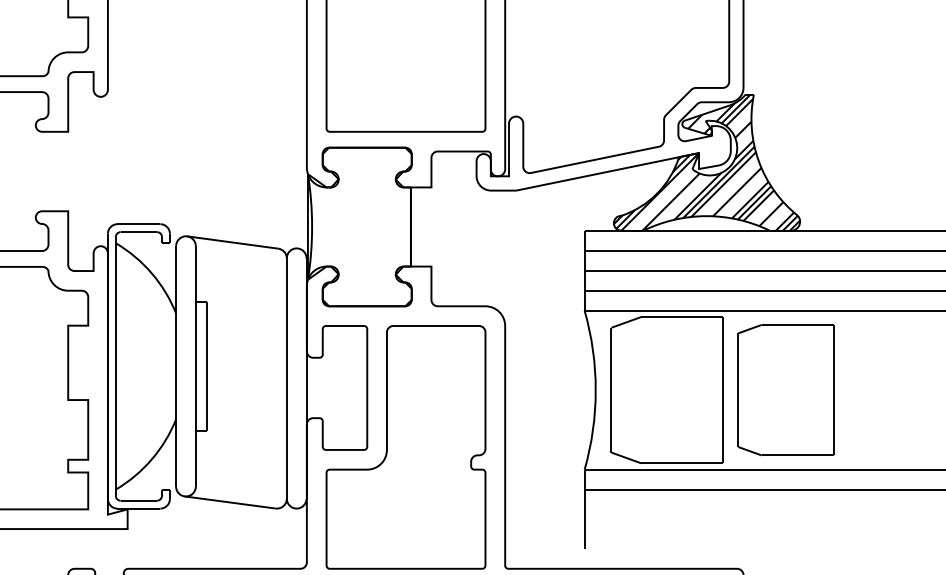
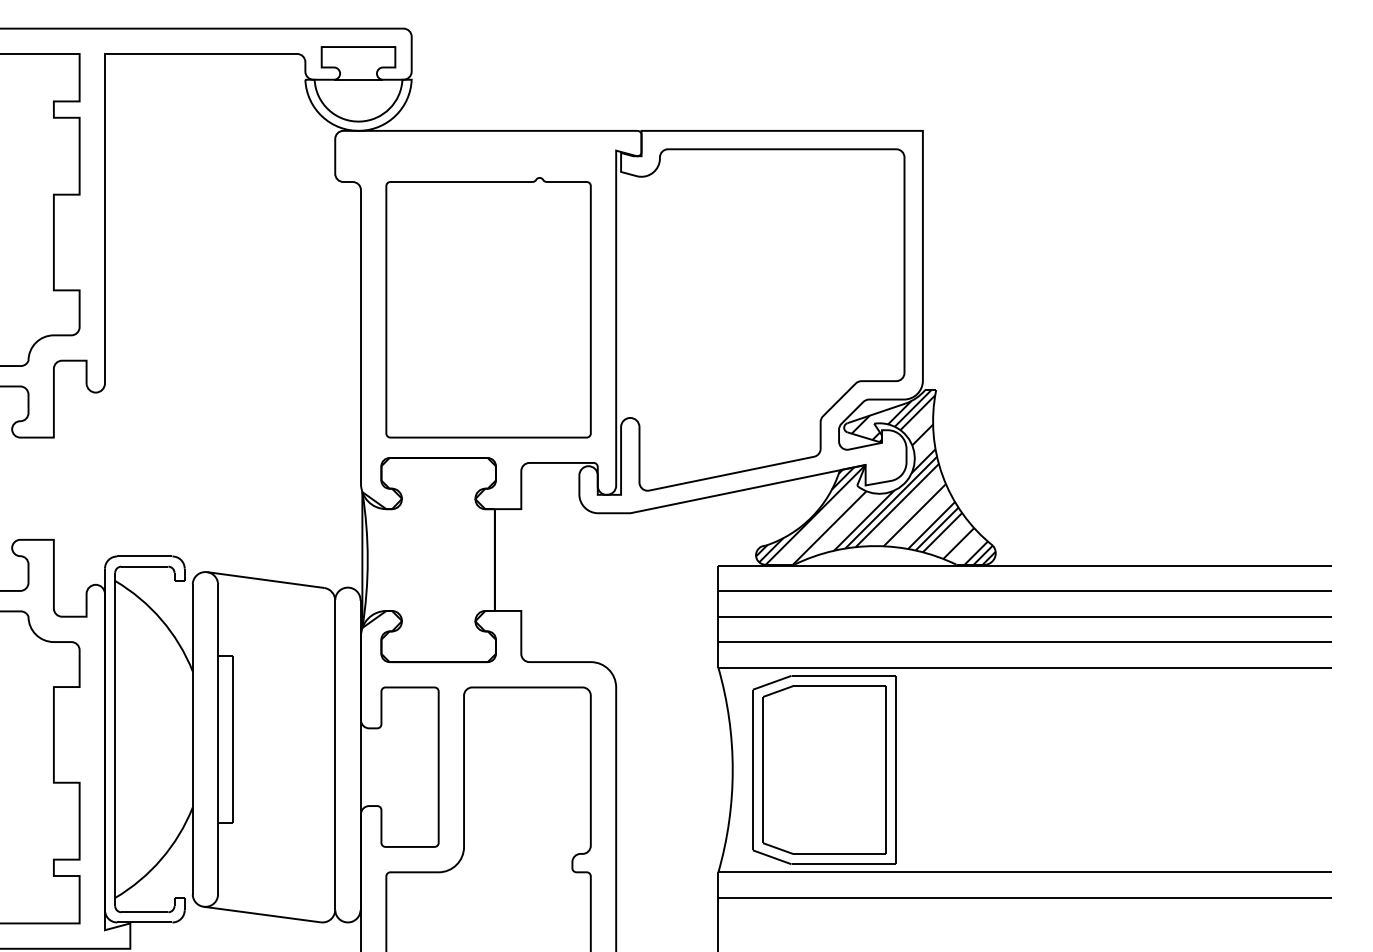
part: (785, 389) -> (824, 769), moved

